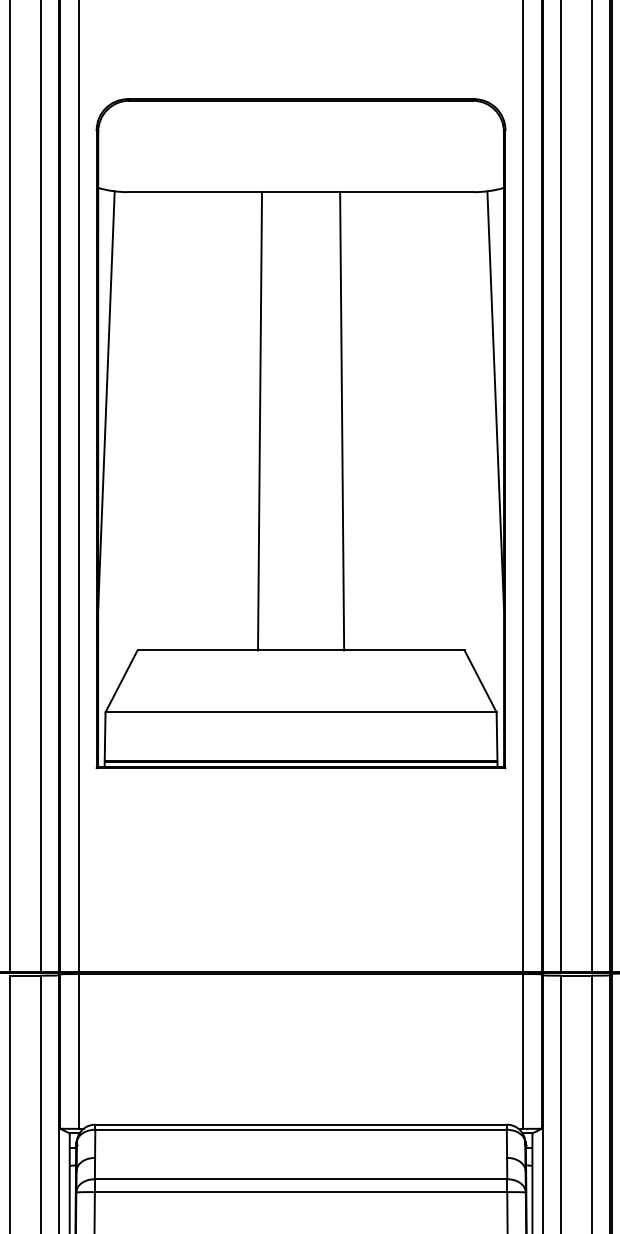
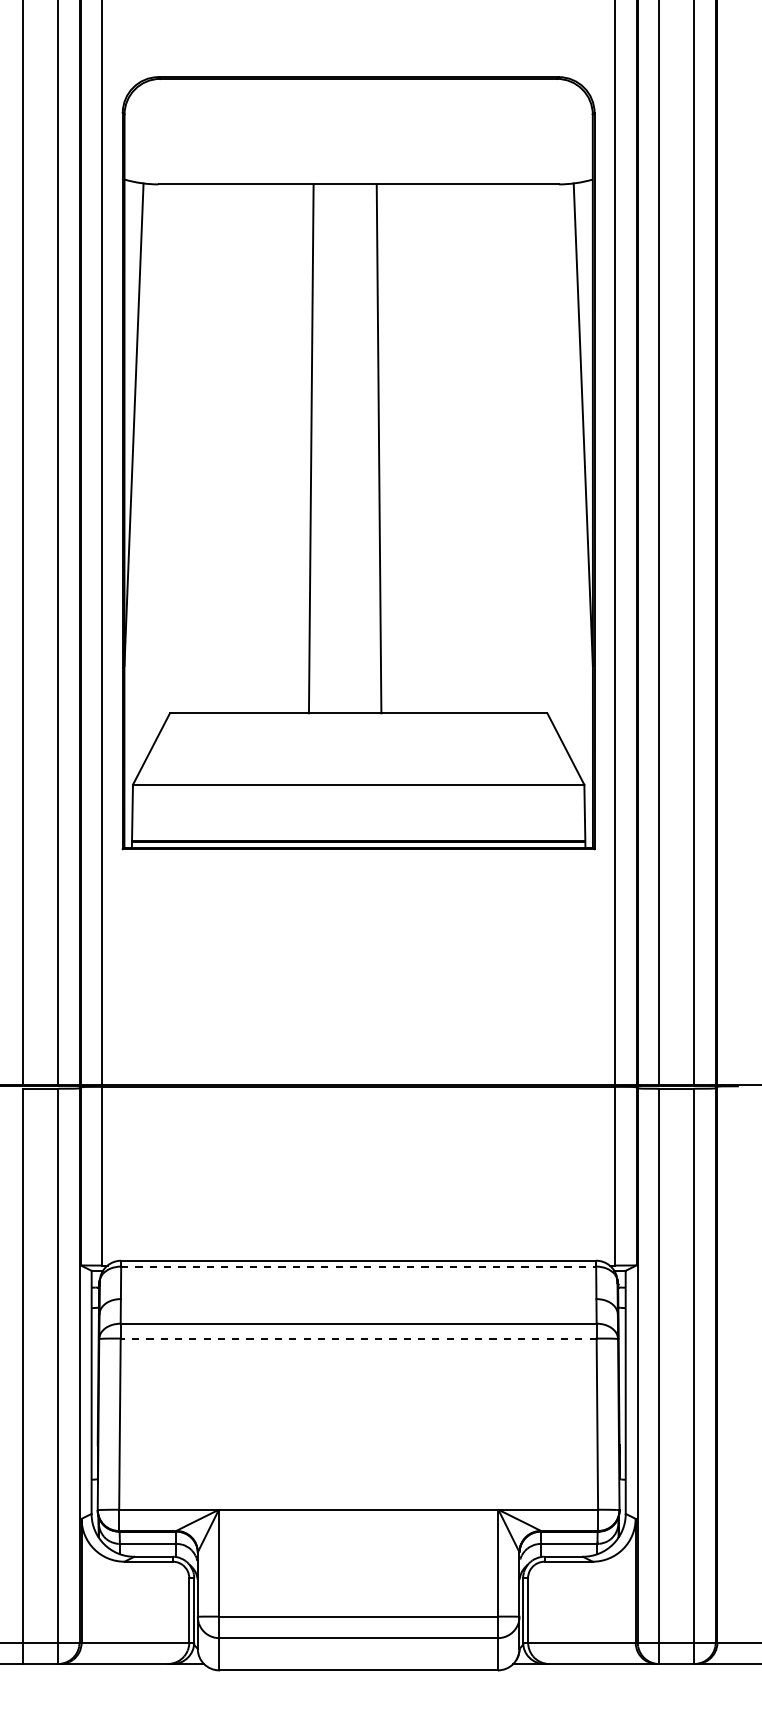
line: (341, 420) -> (378, 448), moved
line: (301, 1129) -> (359, 1266), solid -> dashed
line: (300, 1192) -> (358, 1338), solid -> dashed

